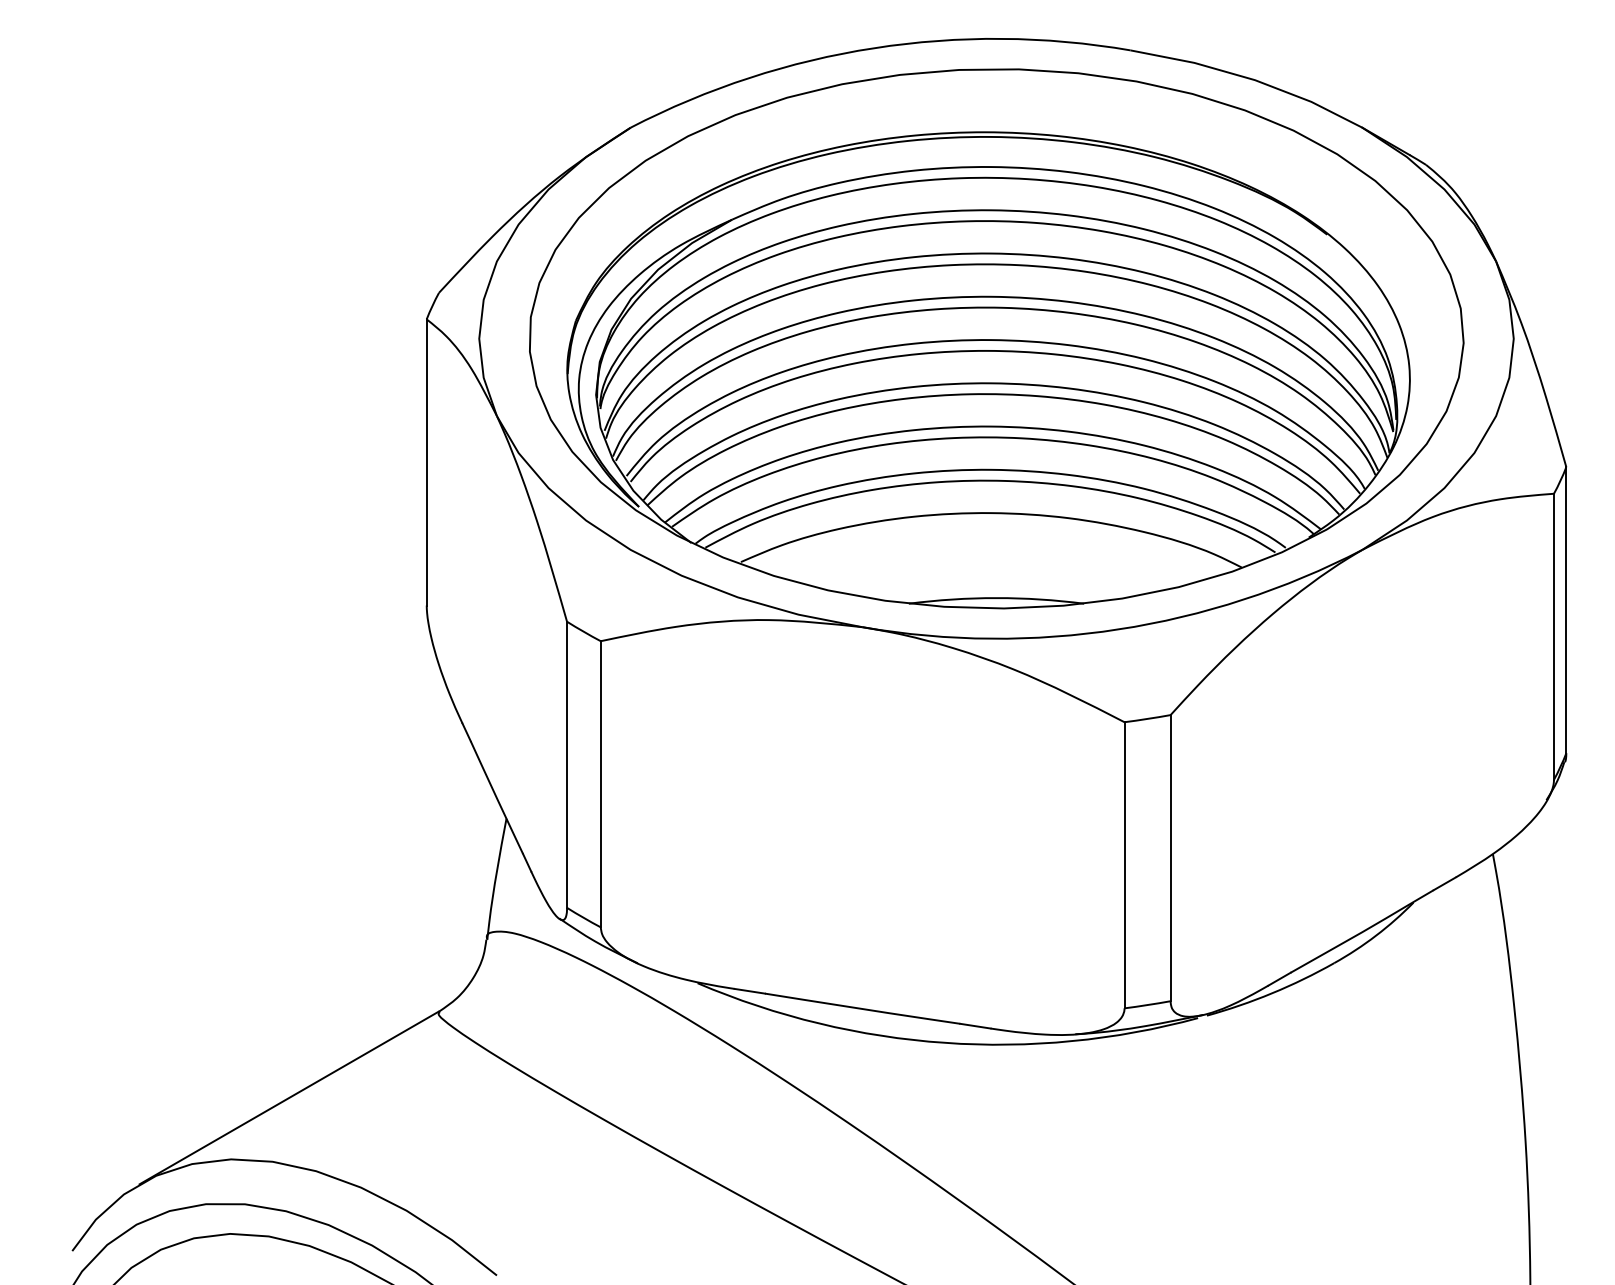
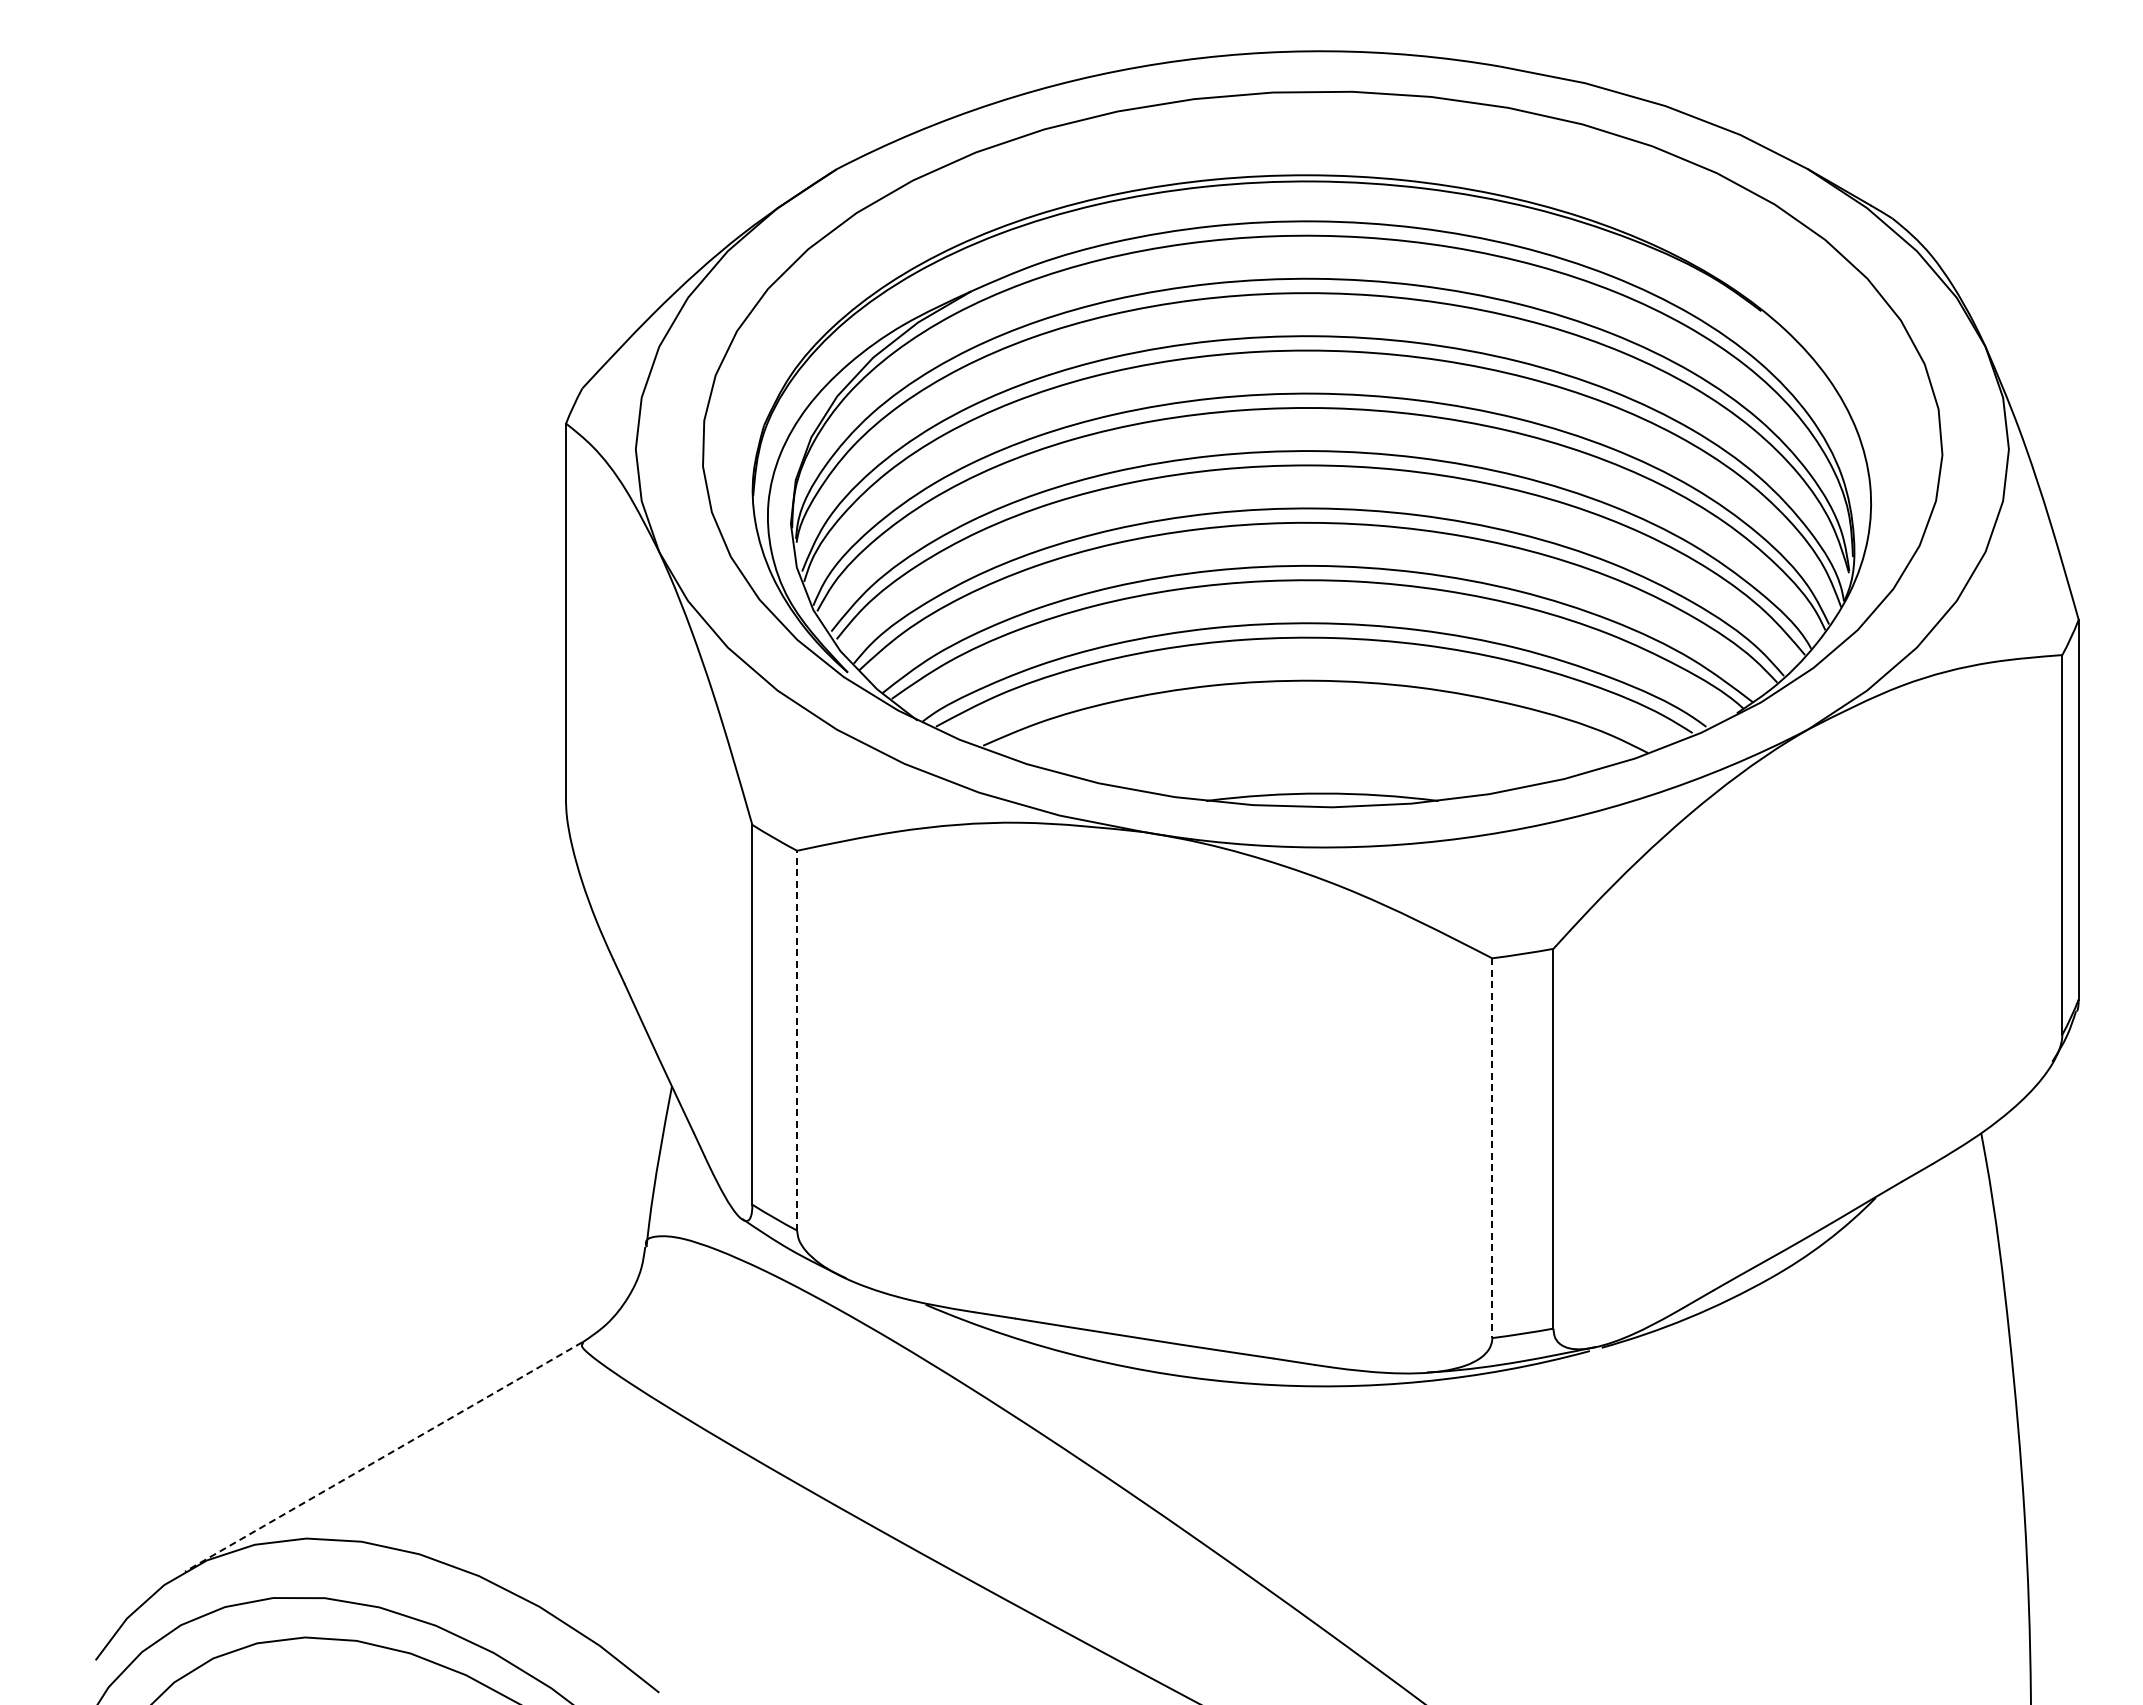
line: (601, 784) -> (797, 1040), solid -> dashed
line: (1124, 865) -> (1492, 1148), solid -> dashed
line: (289, 1098) -> (383, 1457), solid -> dashed

